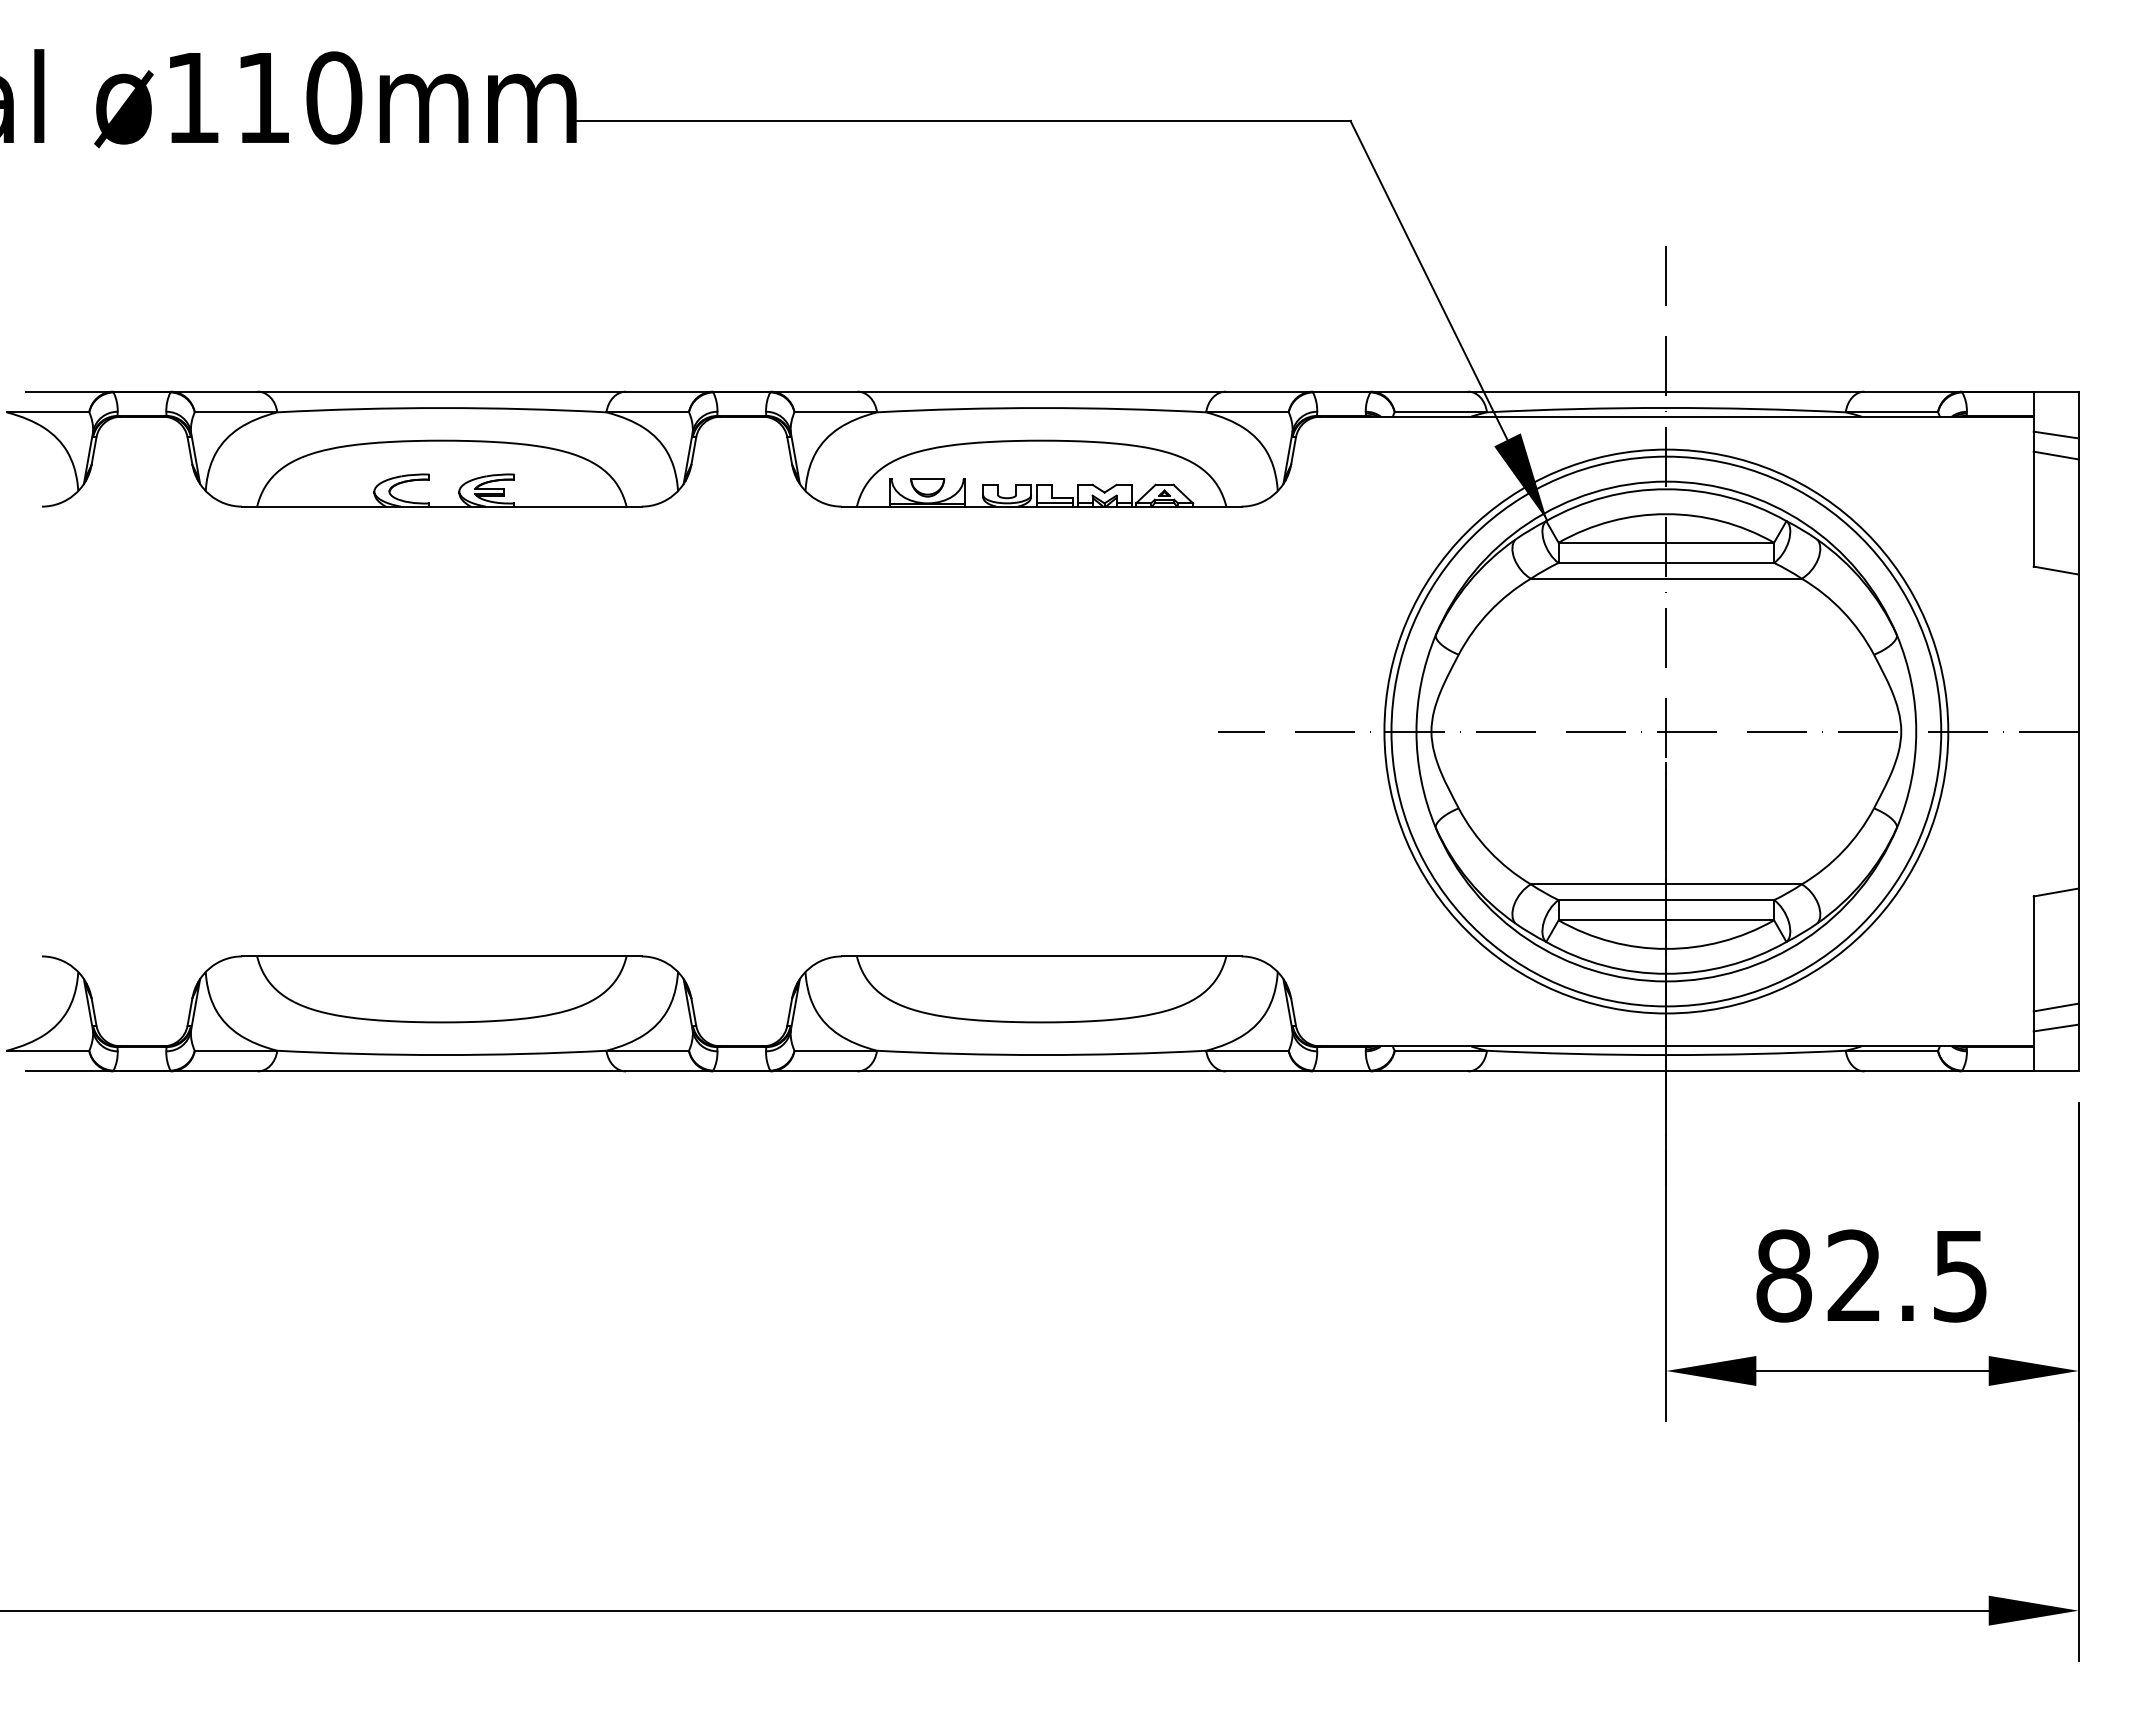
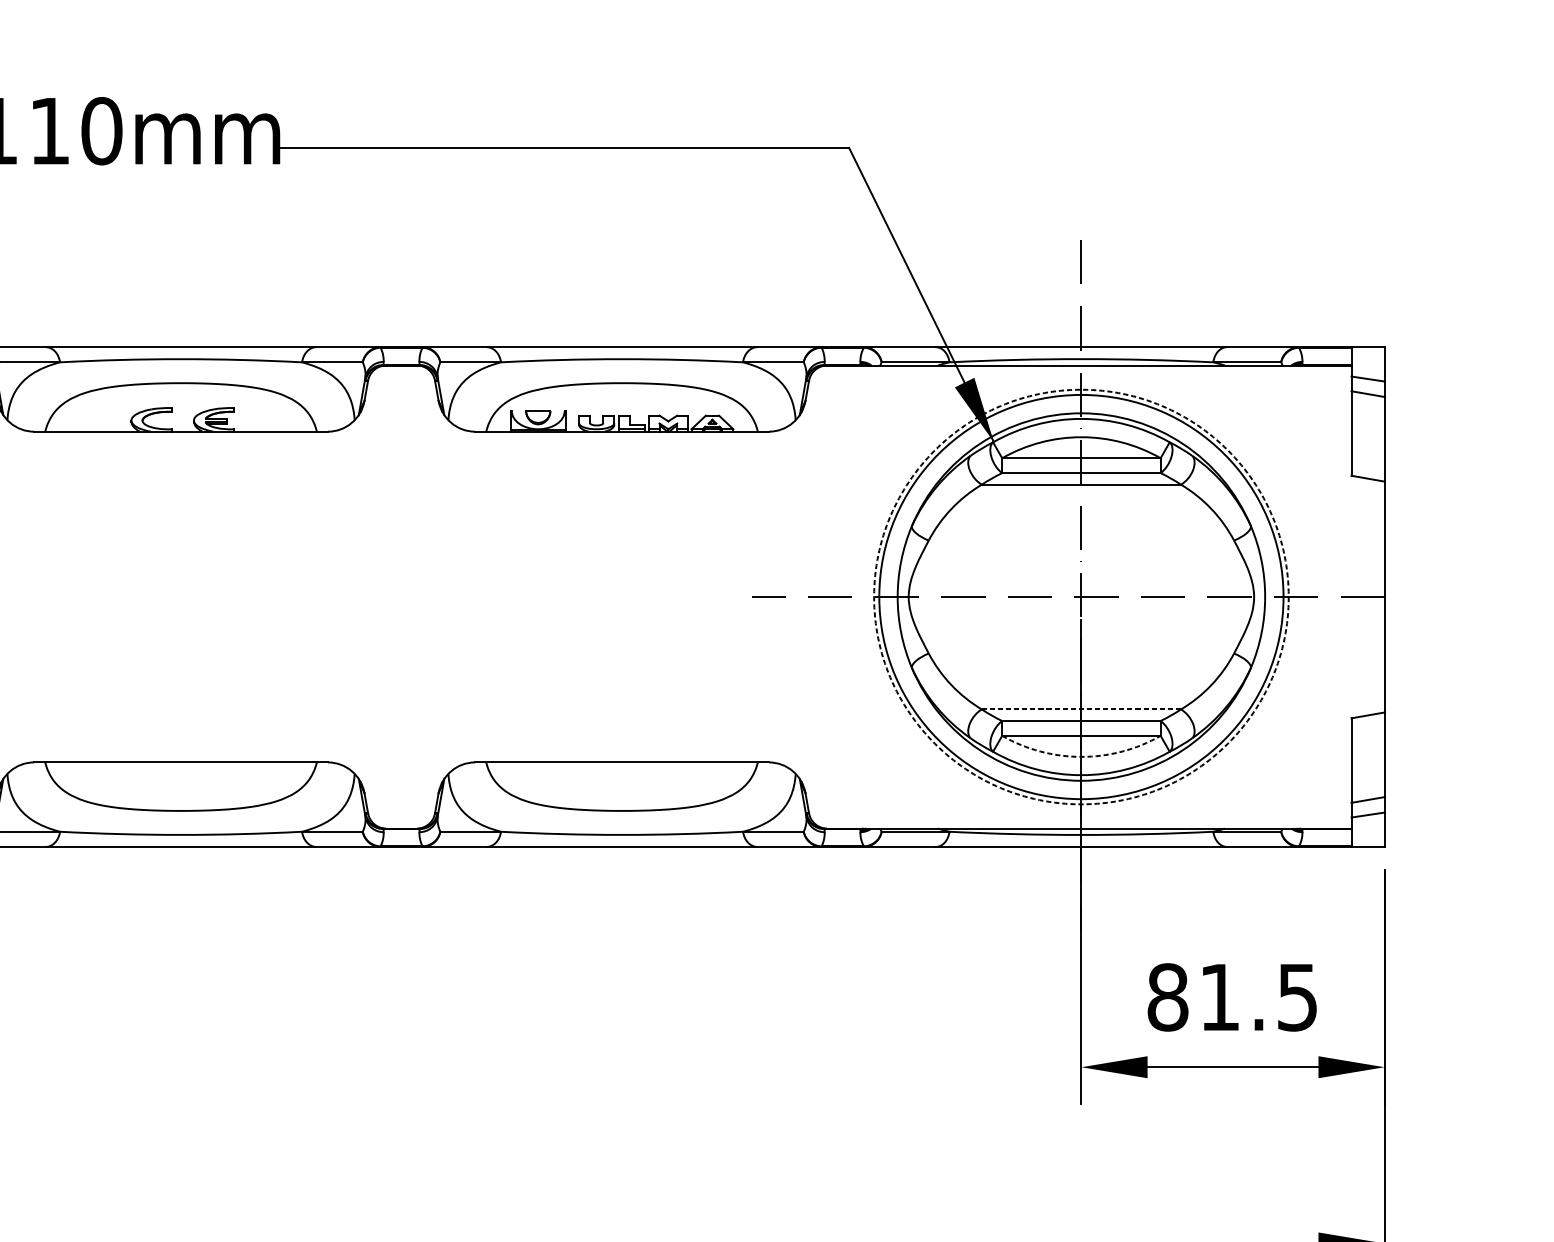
circle: (1666, 731) -> (1081, 597), solid -> dashed
line: (1665, 884) -> (1080, 709), solid -> dashed
arc: (1666, 948) -> (1081, 756), solid -> dashed
text: (1853, 1274) -> (1219, 996), 82.5 -> 81.5

